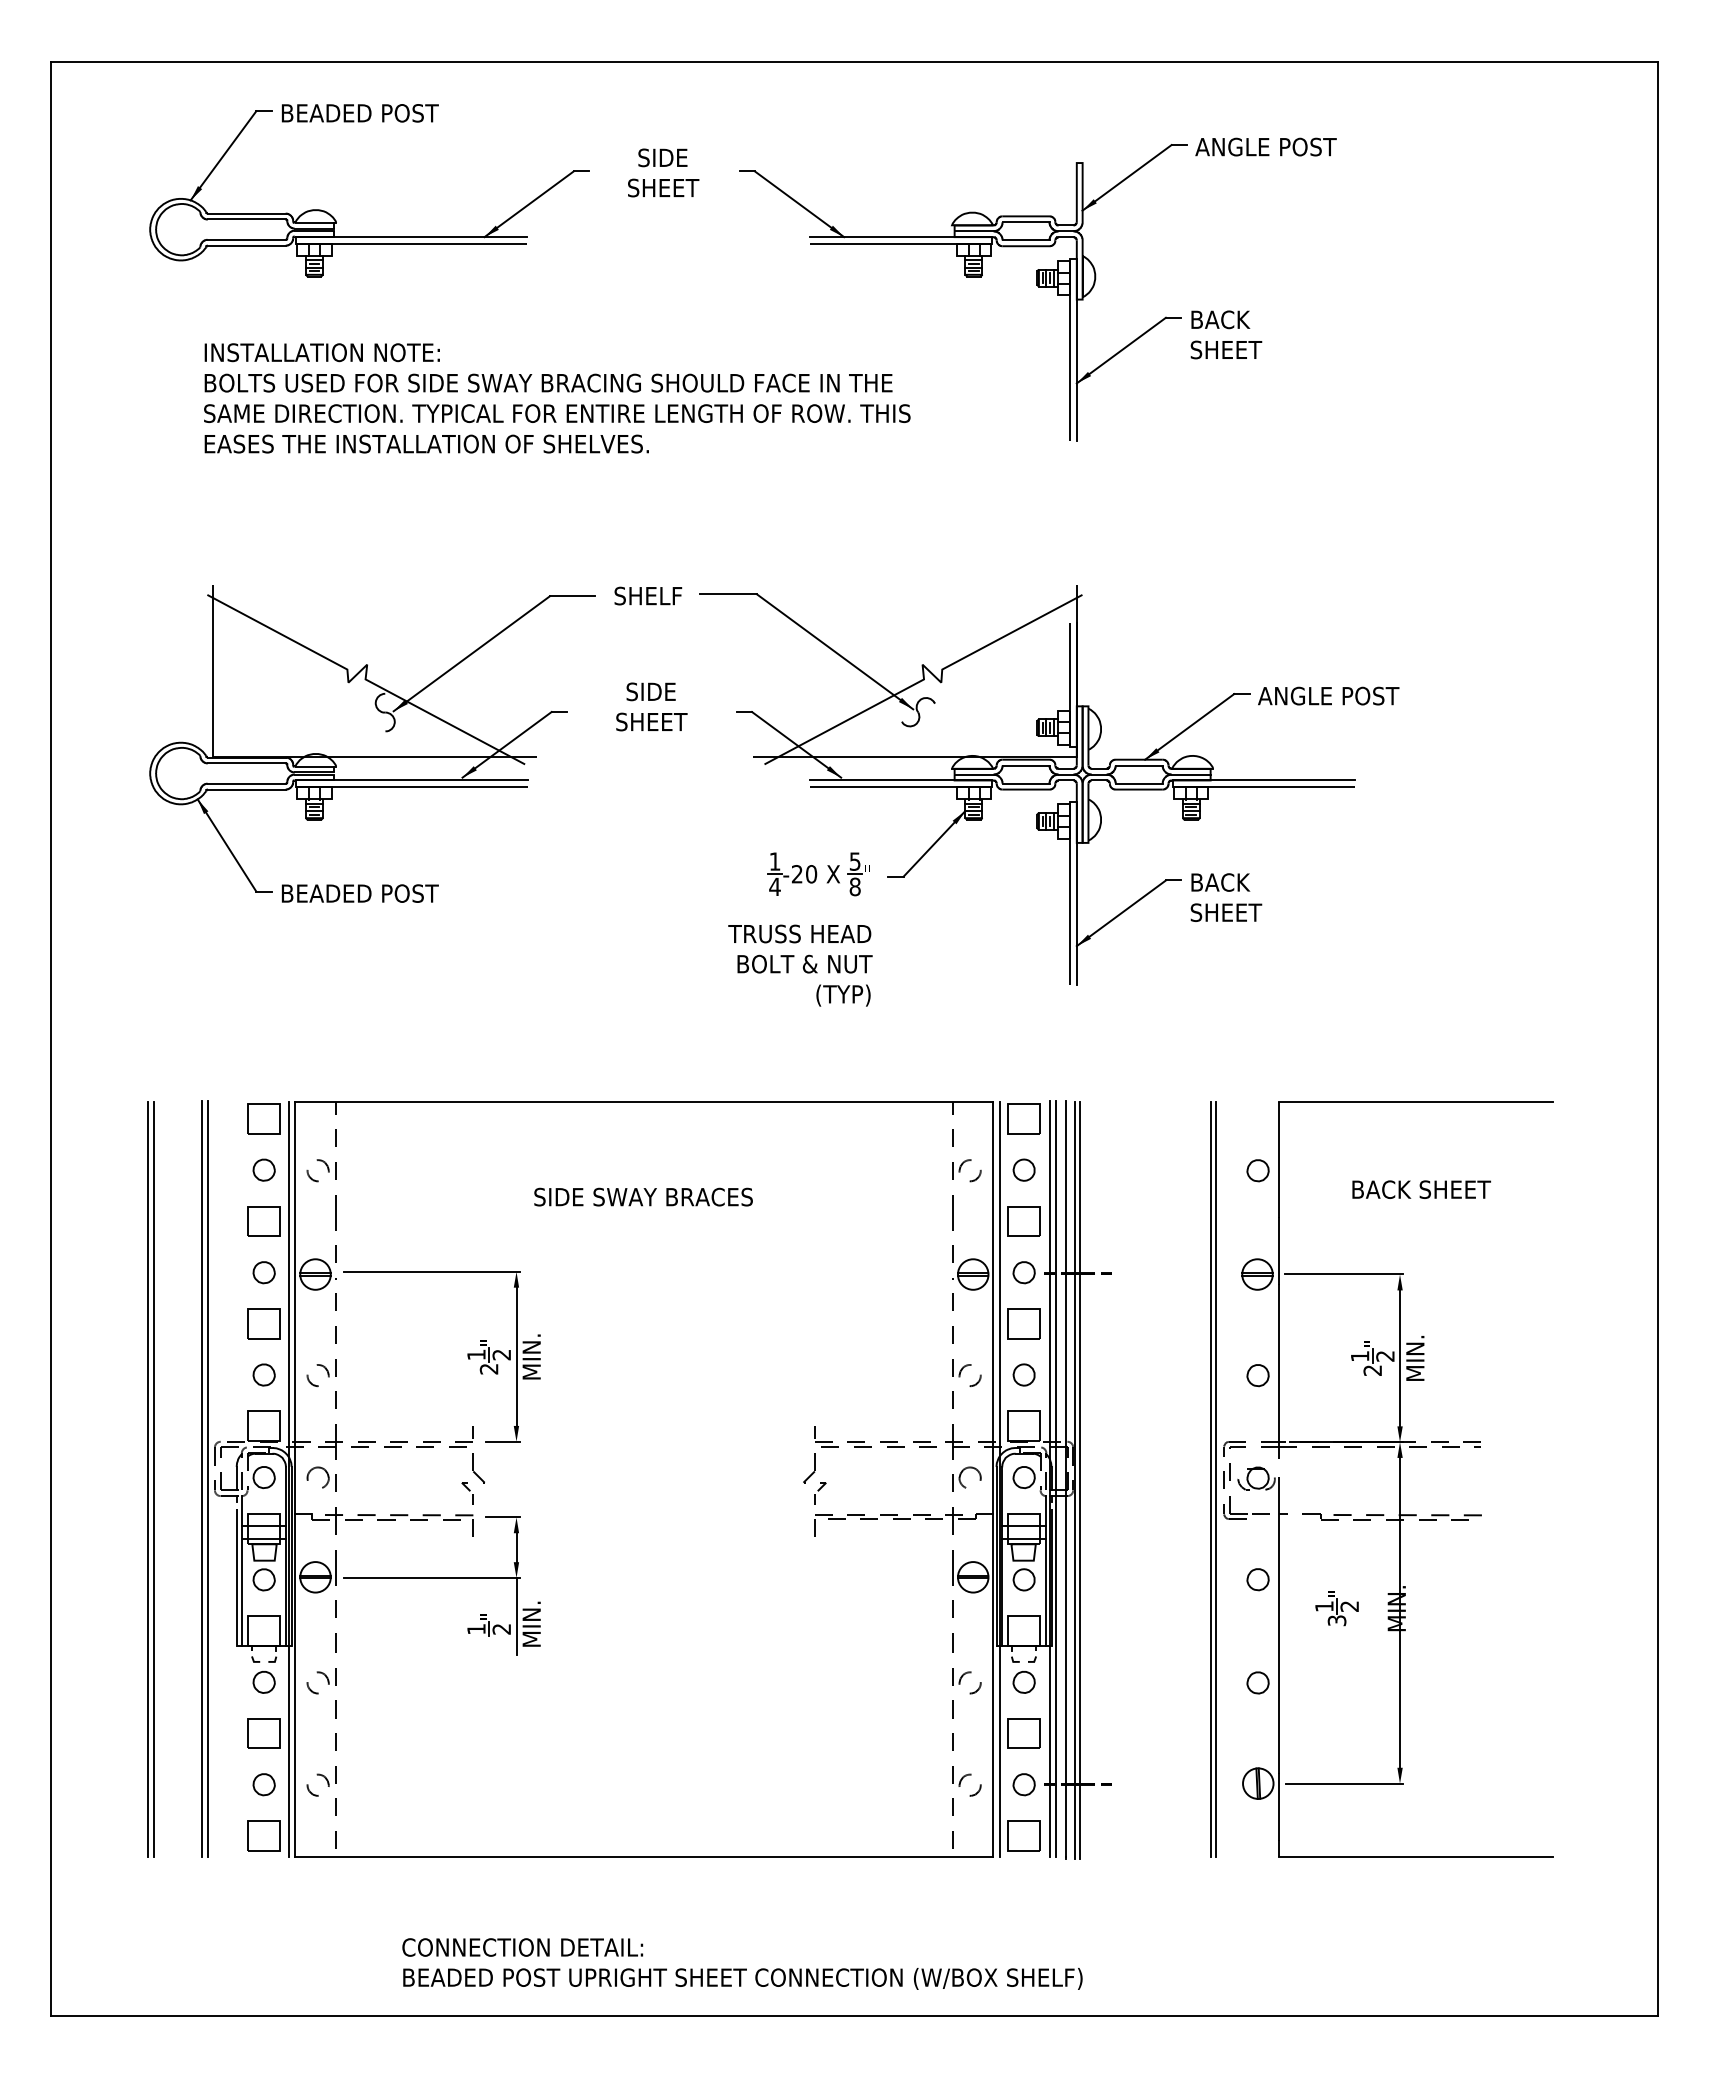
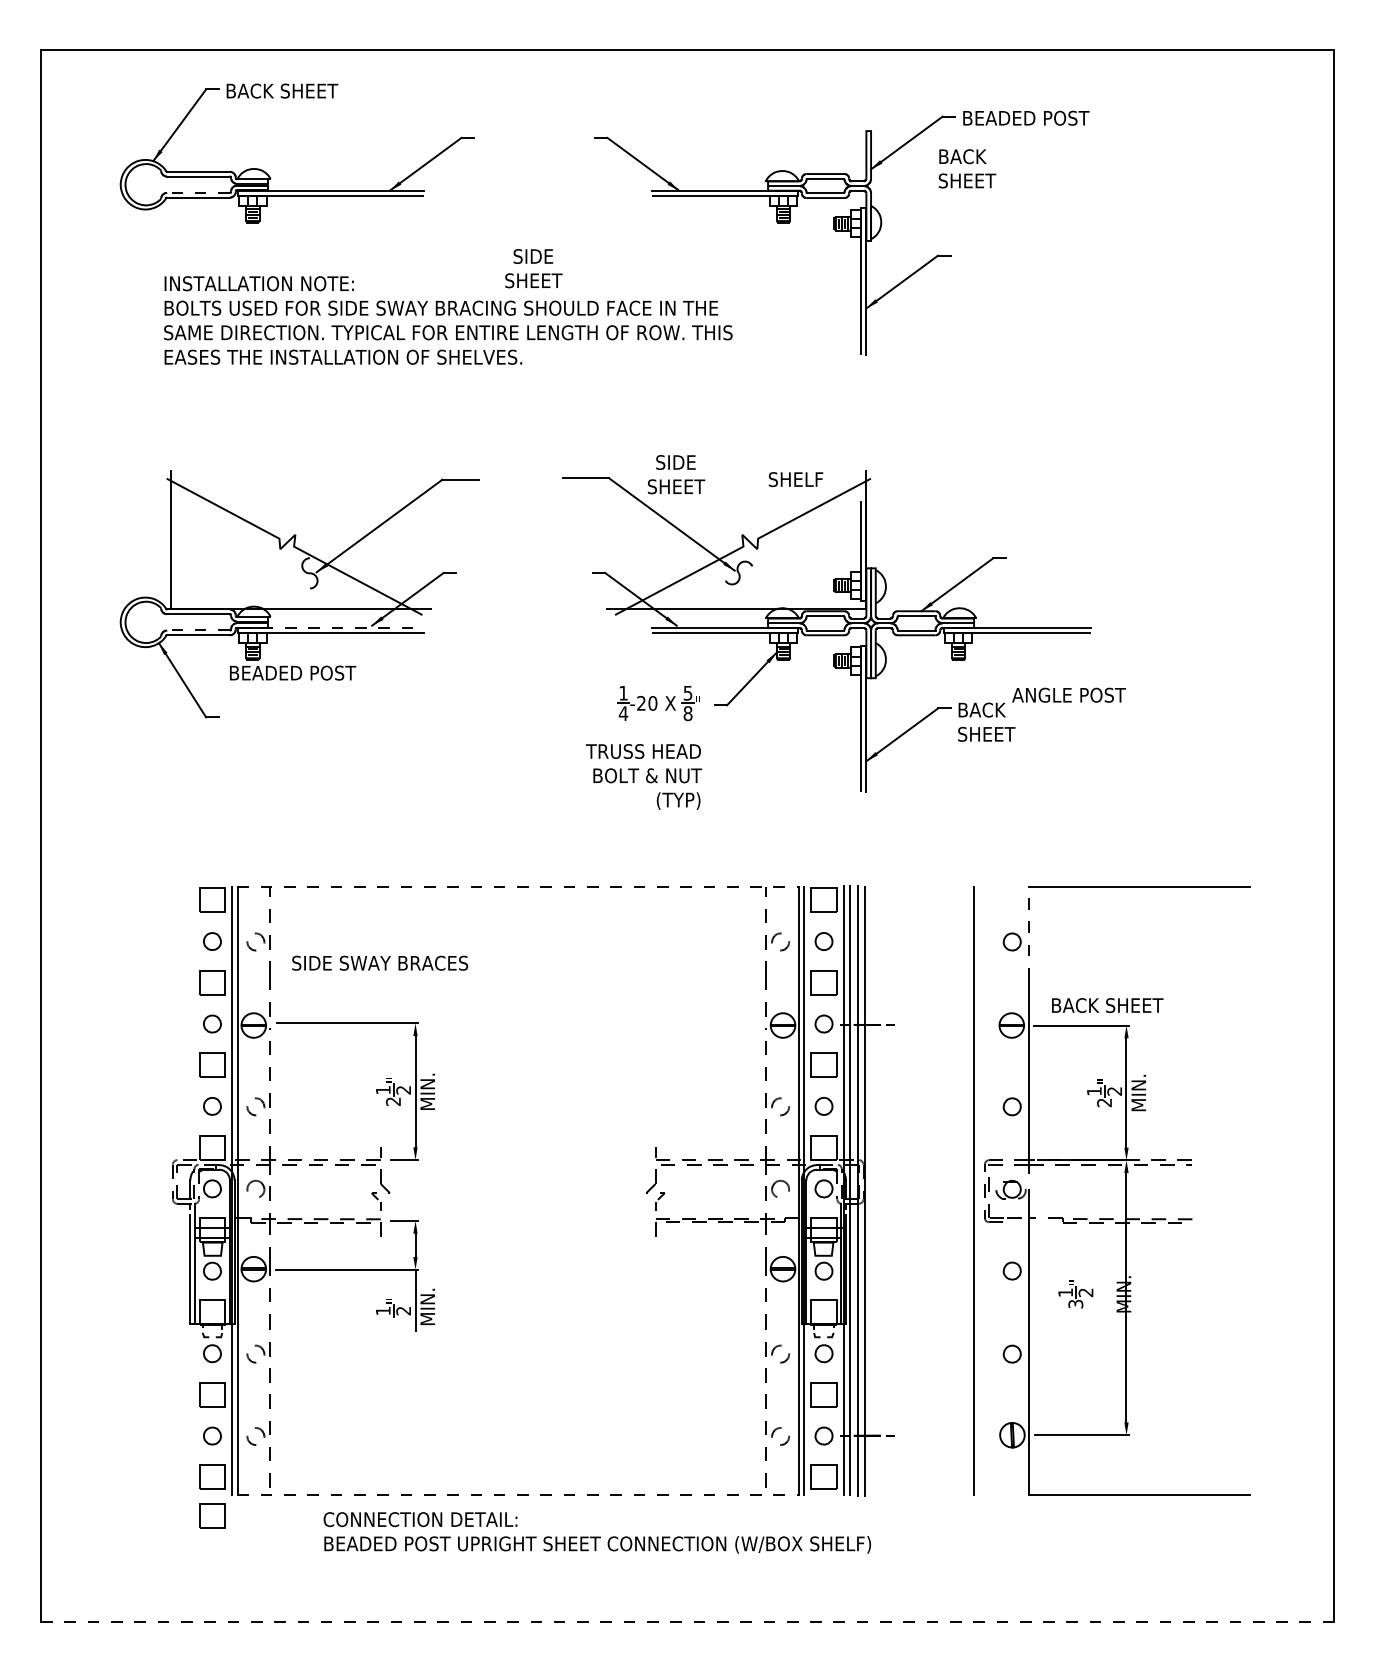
text: (366, 113) -> (294, 91), BEADED POST -> BACK SHEET
text: (1274, 146) -> (1025, 117), ANGLE POST -> BEADED POST
text: (663, 172) -> (533, 268), moved
line: (246, 239) -> (198, 192), solid -> dashed
text: (1226, 334) -> (967, 168), moved
text: (648, 595) -> (796, 479), moved
text: (1328, 695) -> (1068, 694), moved
text: (651, 706) -> (676, 474), moved
line: (412, 780) -> (331, 627), solid -> dashed
line: (246, 783) -> (198, 630), solid -> dashed
text: (359, 893) -> (292, 673), moved
line: (644, 1102) -> (518, 887), solid -> dashed
line: (1278, 1159) -> (1028, 932), solid -> dashed
text: (1421, 1189) -> (1107, 1005), moved
text: (643, 1196) -> (380, 962), moved
line: (148, 1479) -> (119, 1190), removed
line: (153, 1479) -> (123, 1190), removed
line: (201, 1479) -> (162, 1190), removed
line: (207, 1479) -> (166, 1190), removed
line: (1216, 1479) -> (978, 1190), removed
line: (1080, 1480) -> (869, 1191), removed
line: (644, 1857) -> (518, 1494), solid -> dashed
part: (263, 1883) -> (211, 1515), added
text: (742, 1963) -> (597, 1532), moved
line: (854, 2015) -> (687, 1621), solid -> dashed

